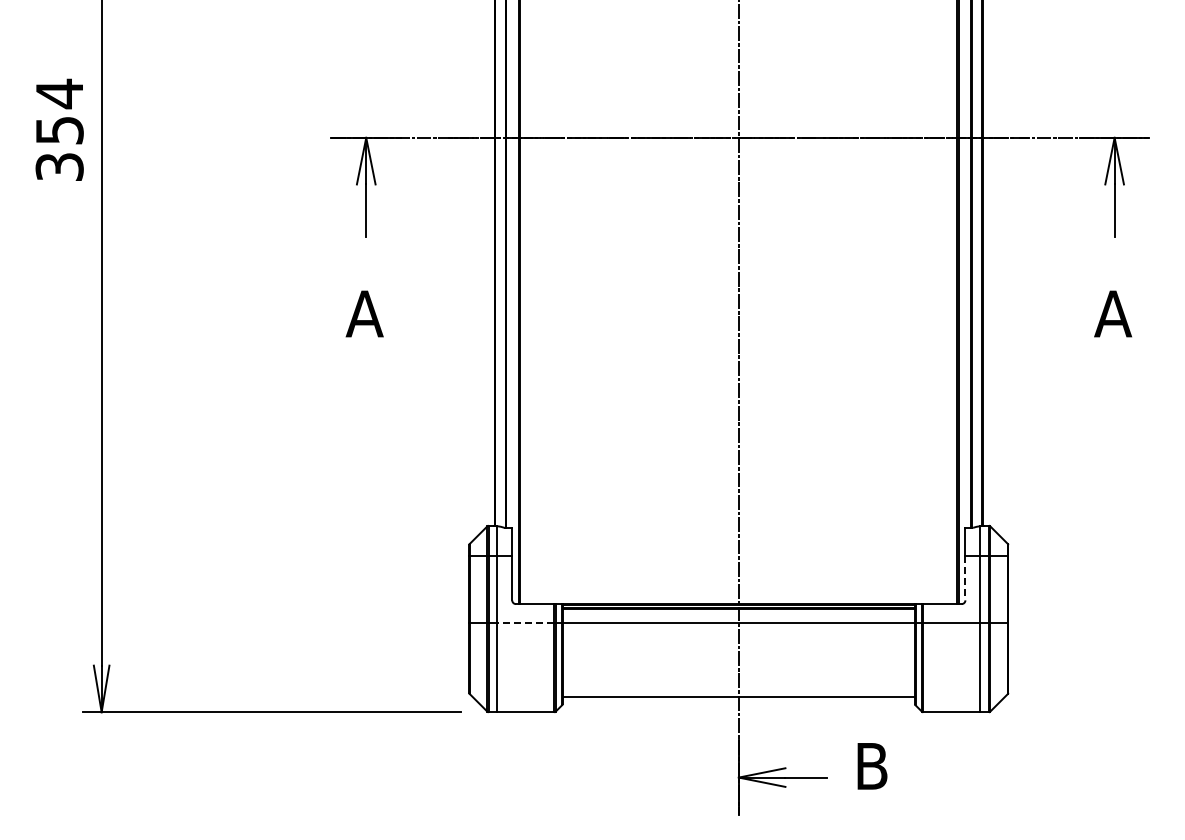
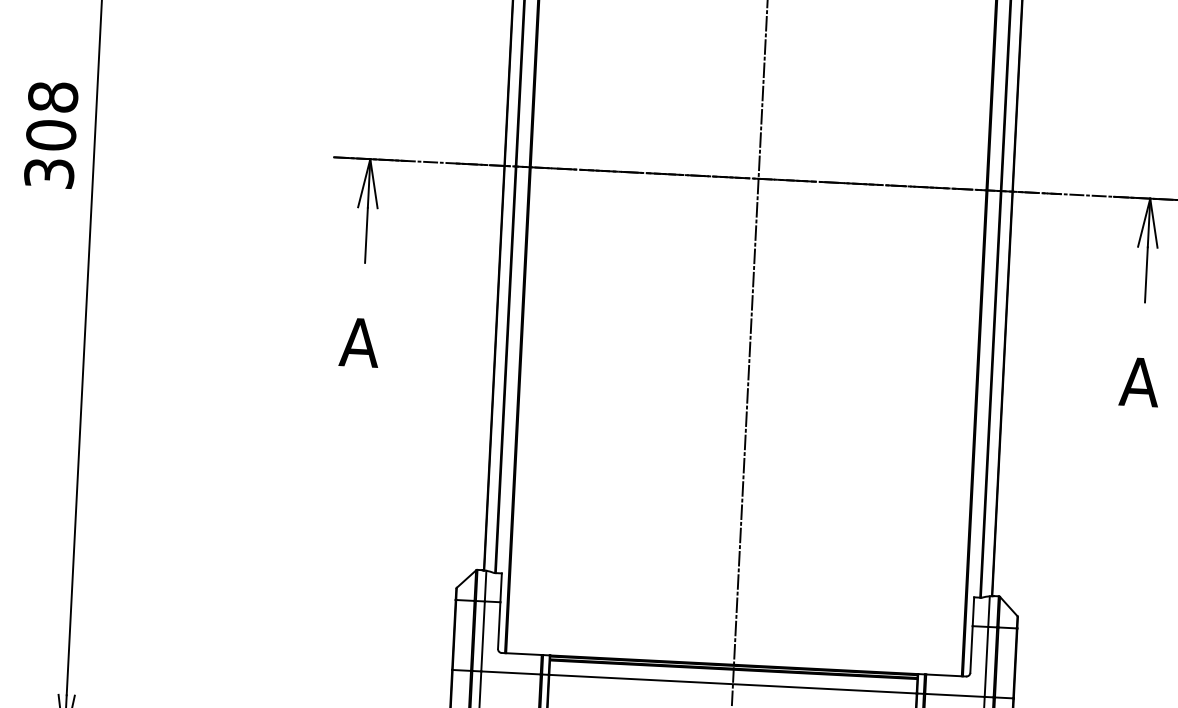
text: (59, 111) -> (52, 115), 354 -> 308
line: (965, 578) -> (971, 650), dashed -> solid
line: (525, 622) -> (510, 672), dashed -> solid

